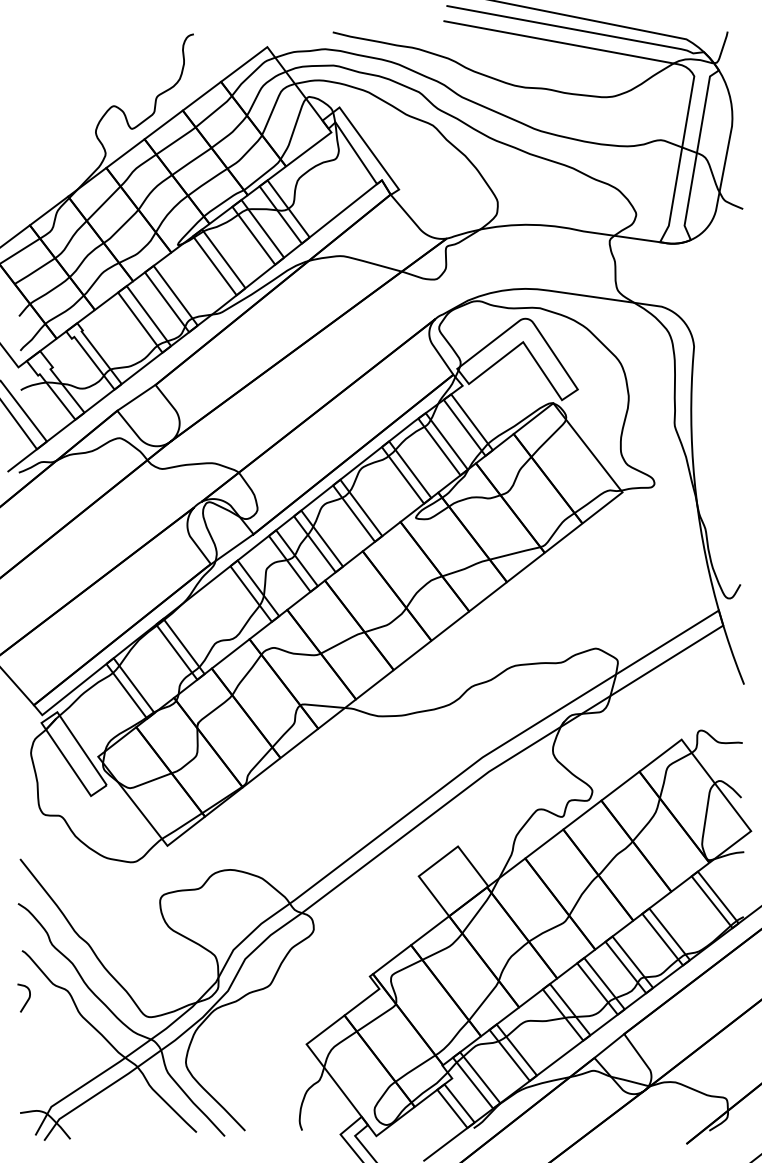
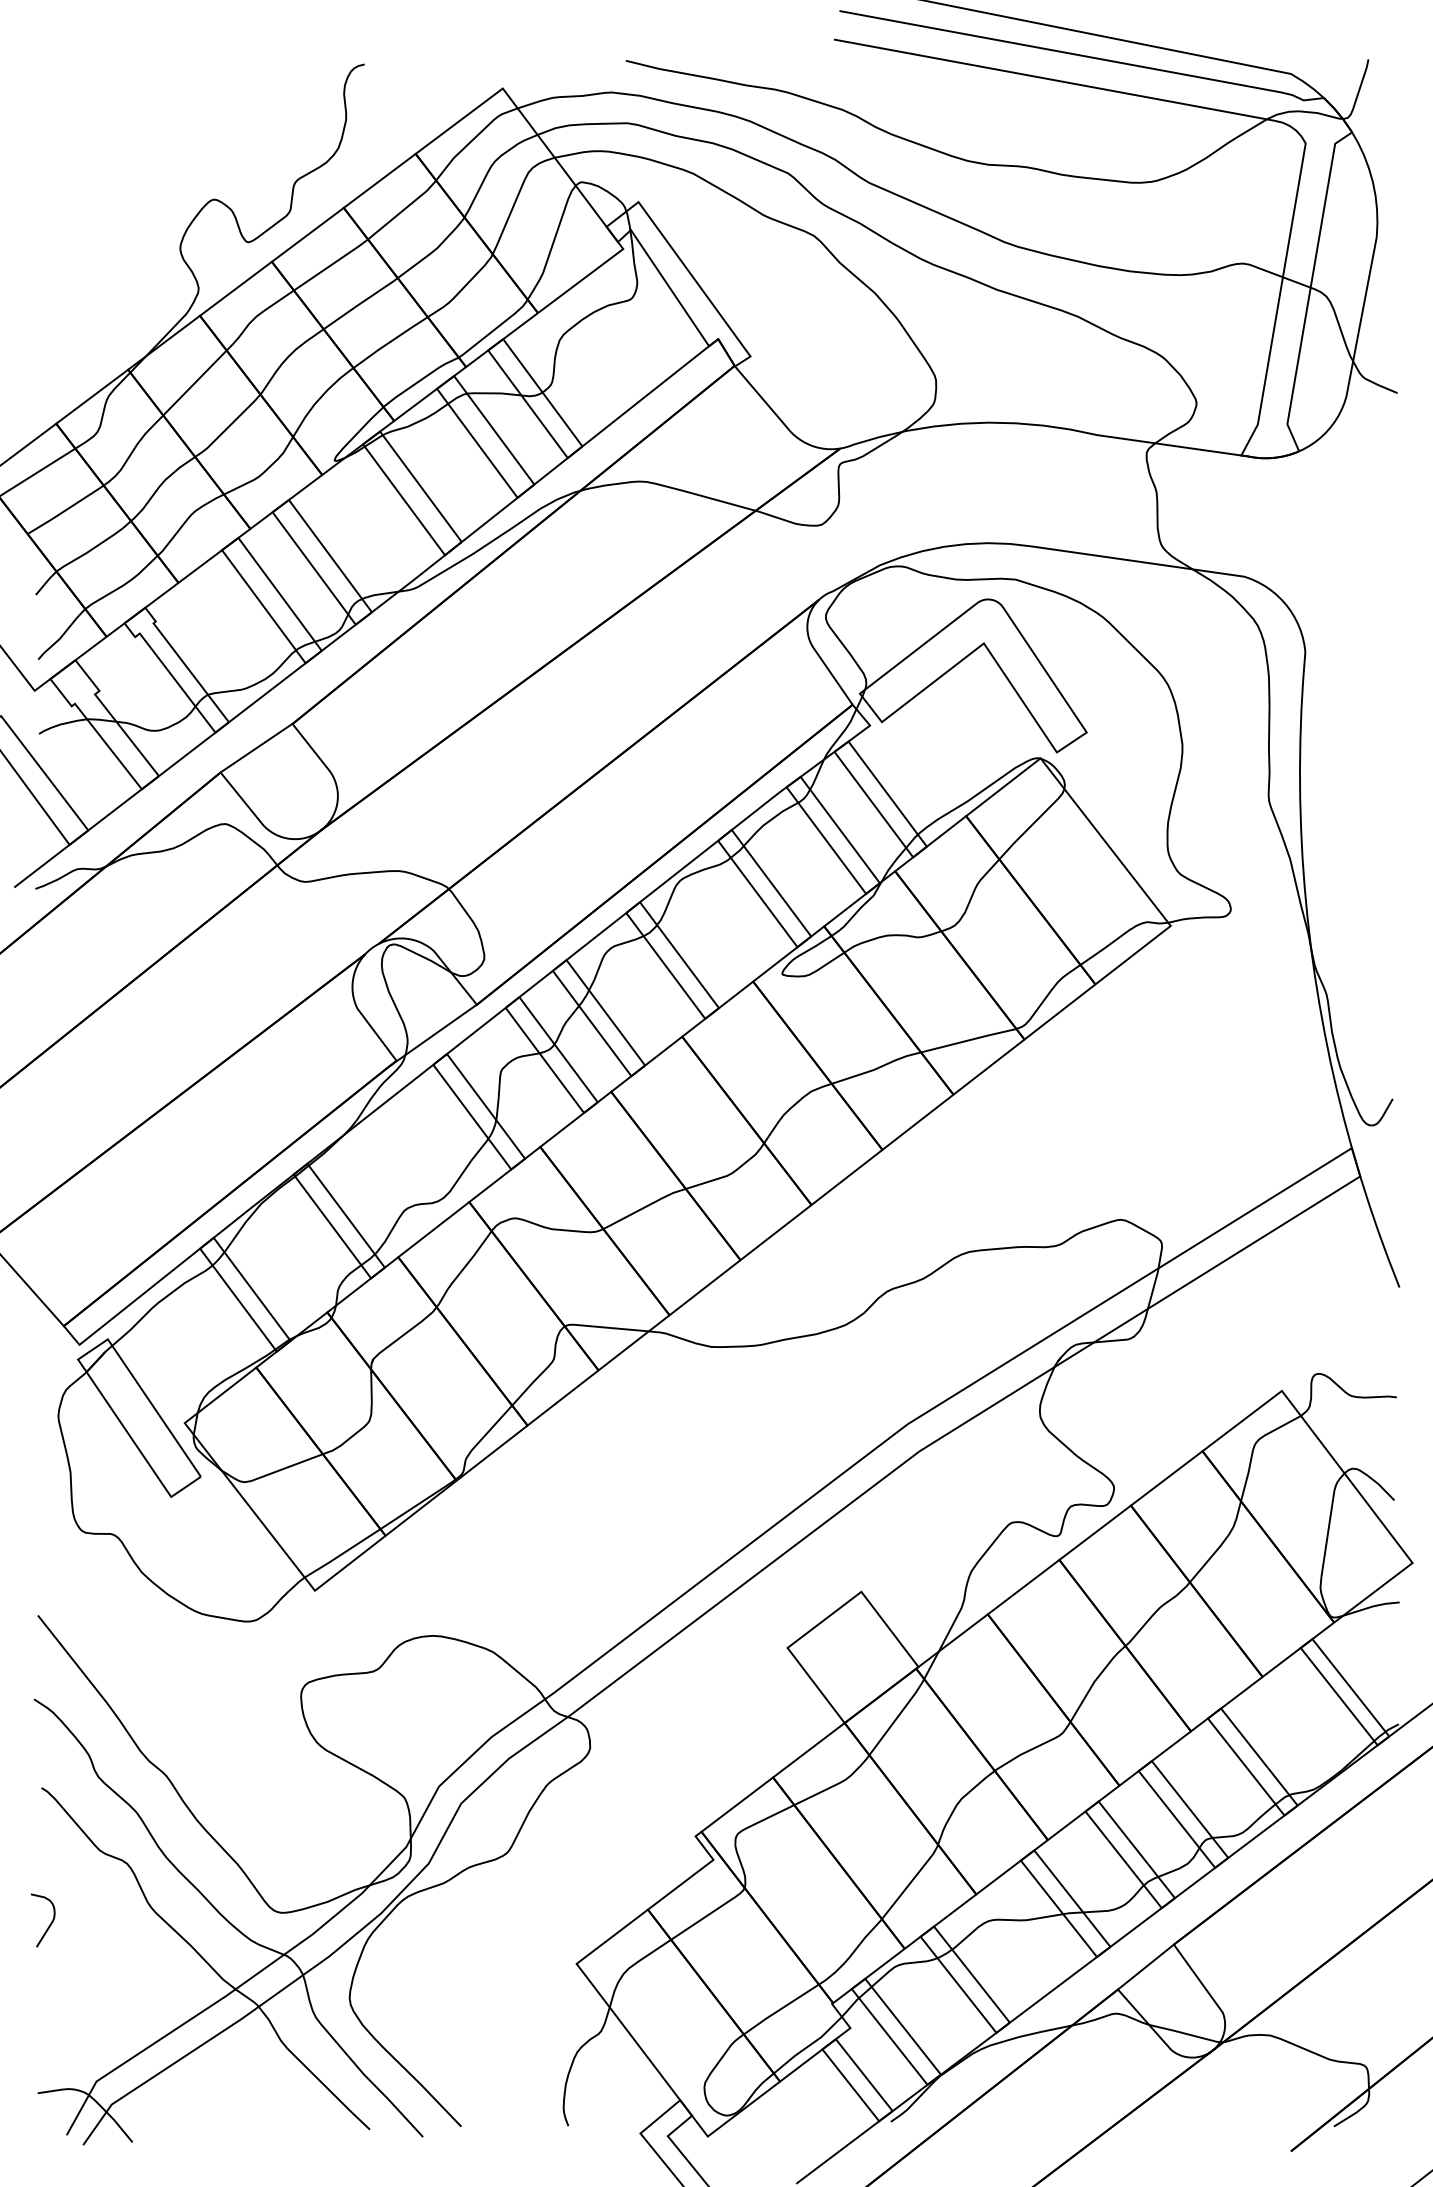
curve: (26, 1000) -> (47, 1924), moved

